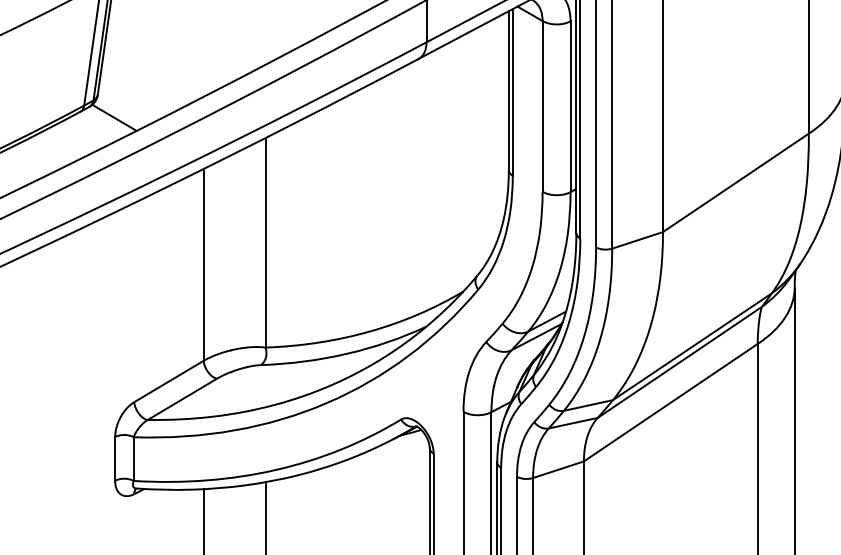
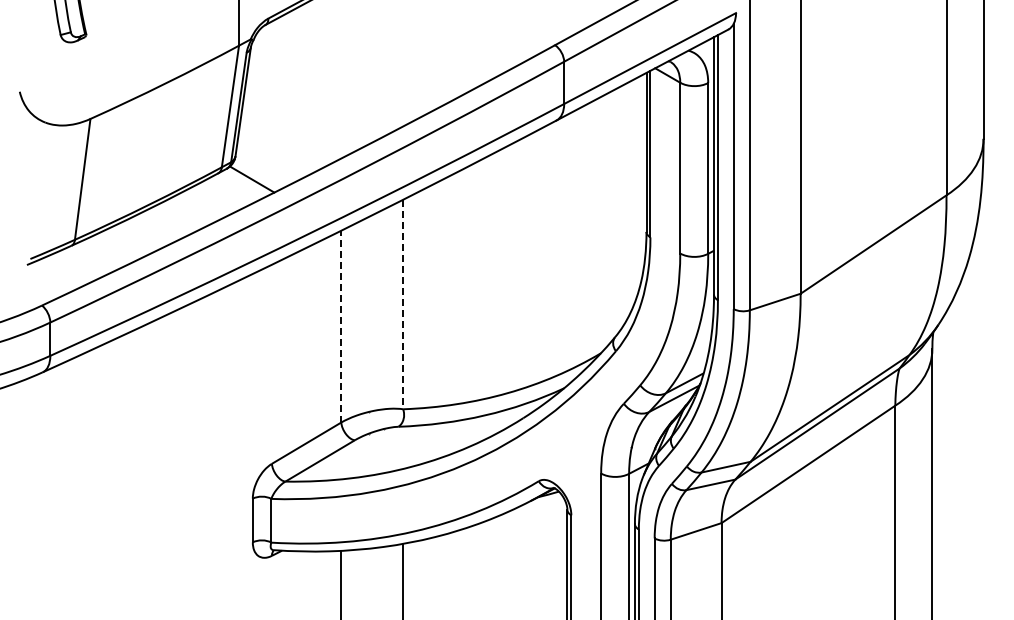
line: (265, 242) -> (403, 304), solid -> dashed
line: (203, 264) -> (341, 326), solid -> dashed

